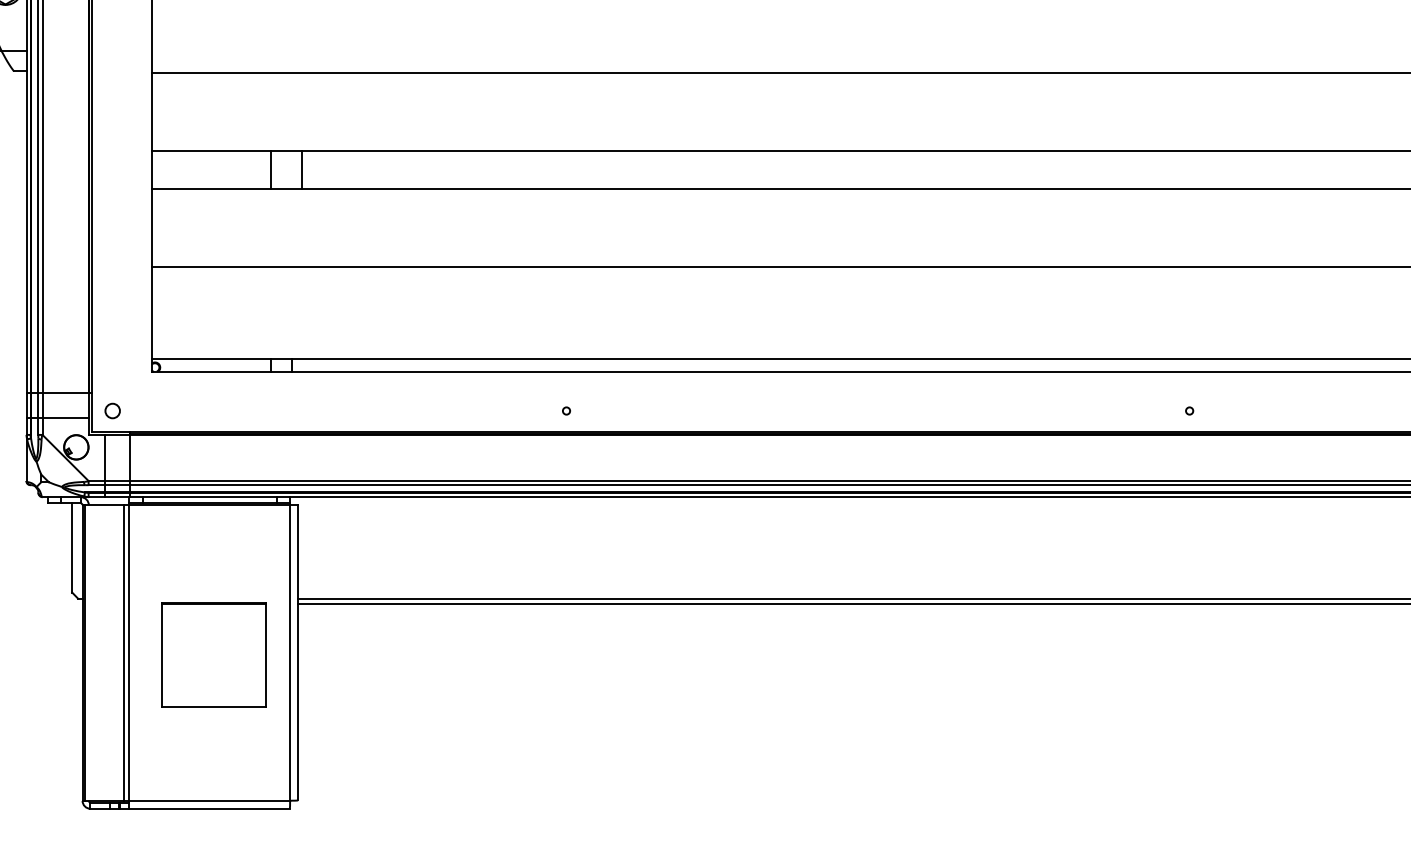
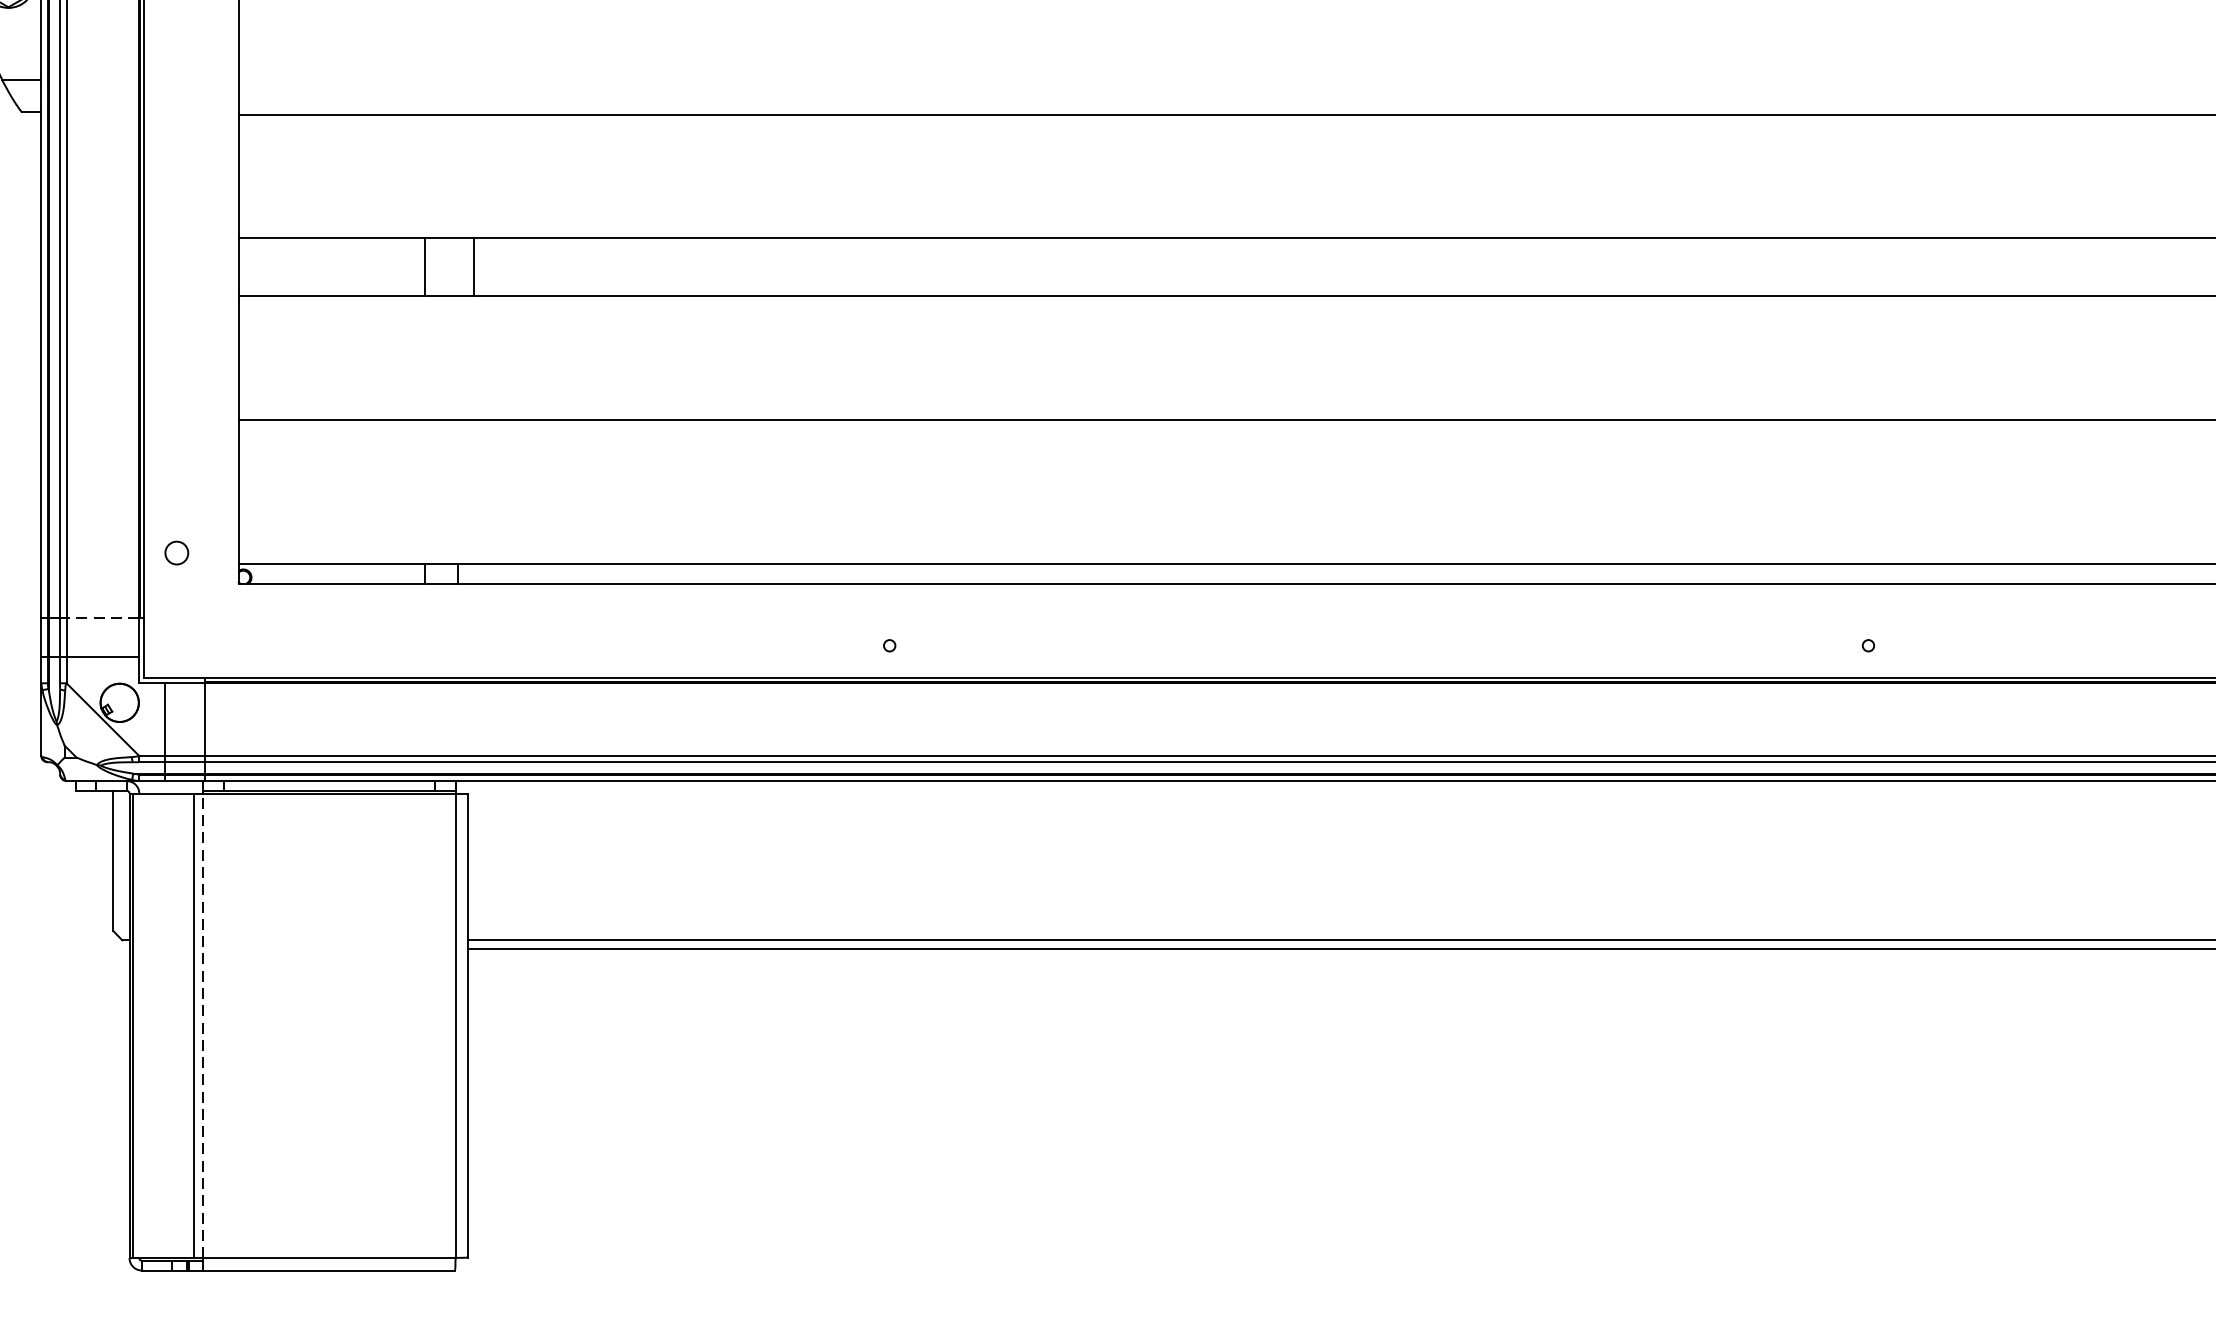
line: (65, 393) -> (102, 618), solid -> dashed
circle: (112, 410) -> (176, 552), moved
line: (129, 653) -> (203, 1026), solid -> dashed
part: (213, 654) -> (335, 1028), removed

